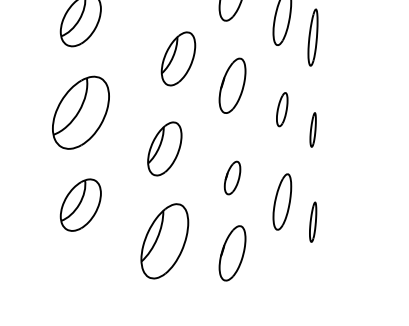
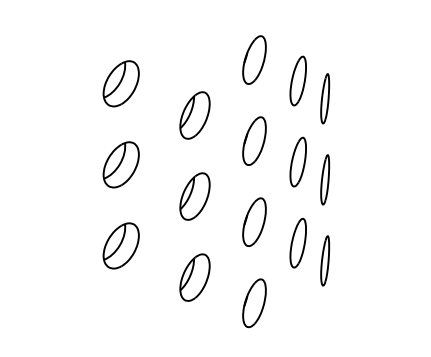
part: (177, 58) -> (194, 115), moved
part: (281, 109) -> (297, 161), size x1.67
part: (80, 112) -> (120, 164), size x0.71
part: (313, 129) -> (325, 179), size x1.67
part: (232, 177) -> (254, 221), size x1.67
part: (313, 221) -> (325, 260), size x1.43
part: (164, 241) -> (194, 277), size x0.71
part: (232, 253) -> (254, 303), moved

